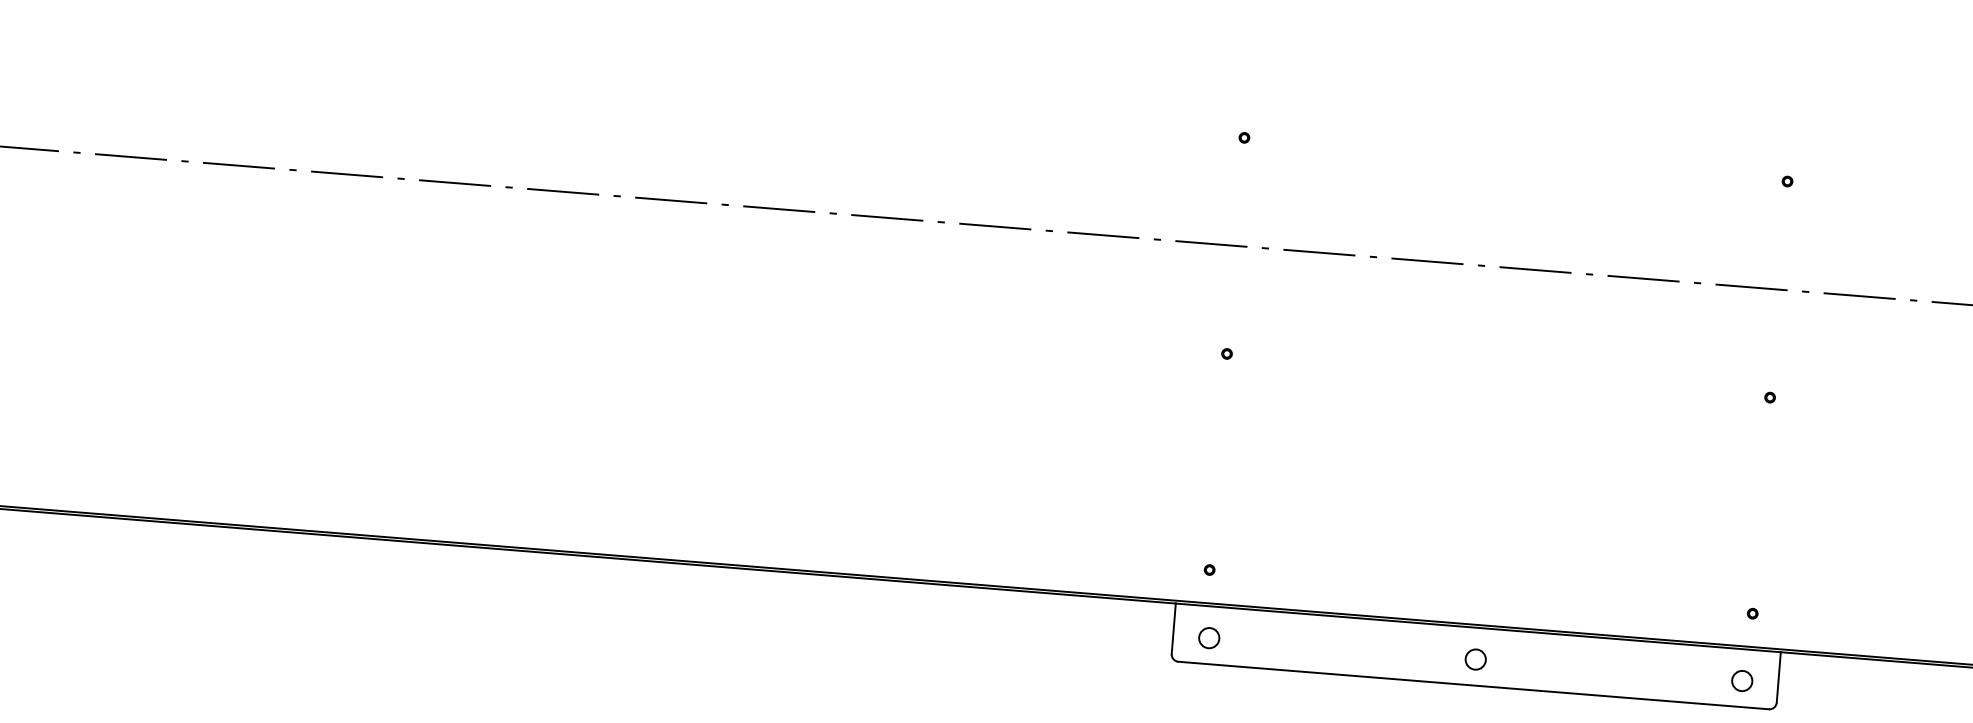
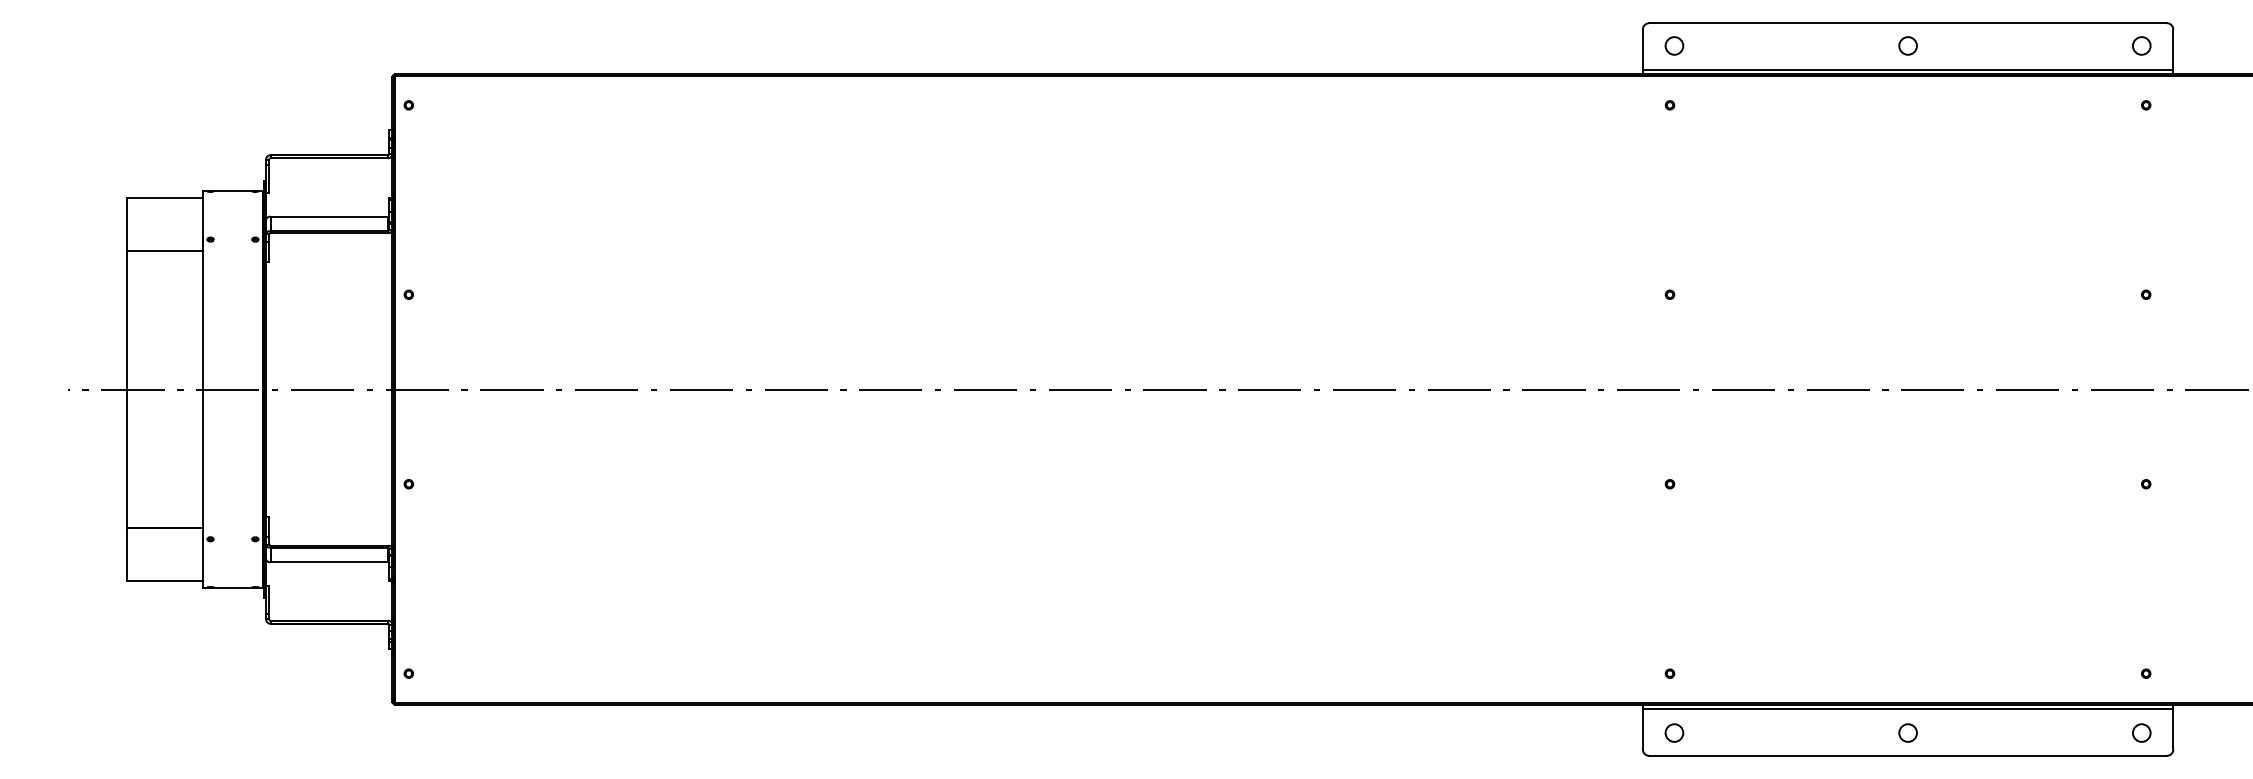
line: (1477, 632) -> (1907, 709), added

